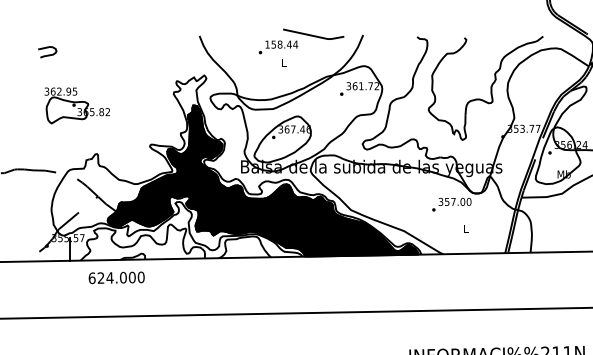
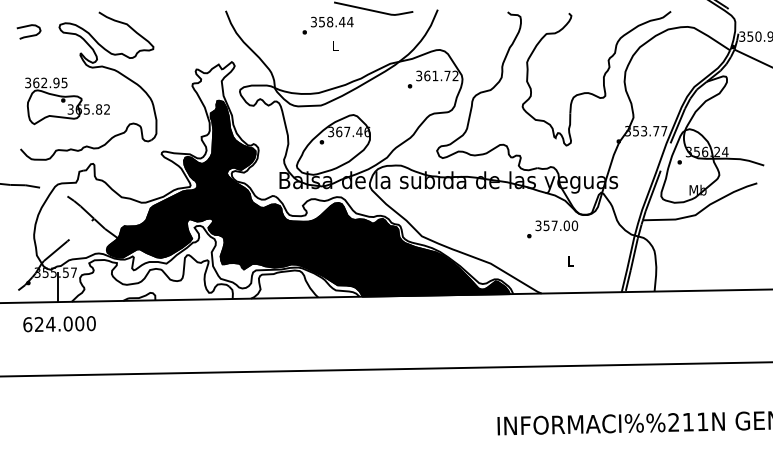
text: (267, 44) -> (313, 21), 158.44 -> 358.44
part: (95, 80) -> (91, 68), added
text: (116, 278) -> (59, 324), moved

